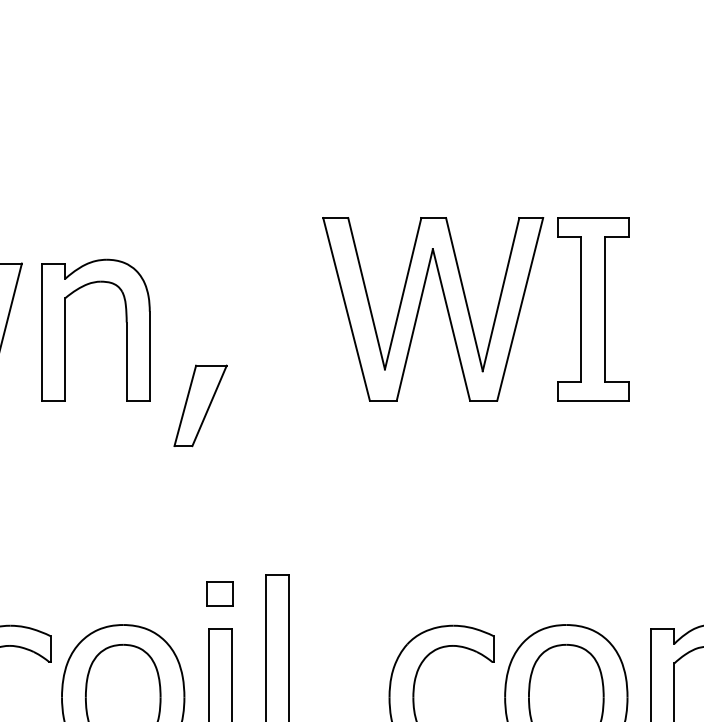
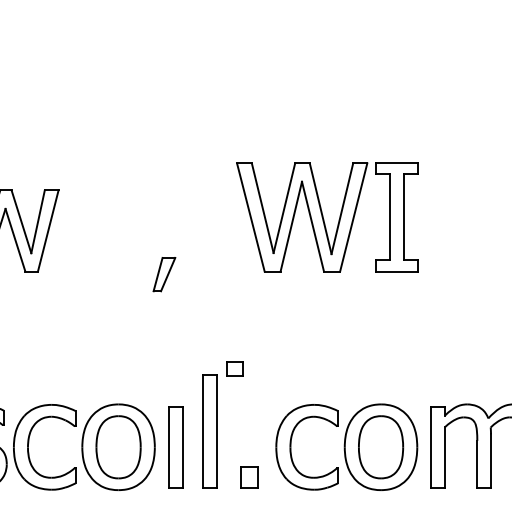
part: (124, 321) -> (119, 224), removed
part: (200, 405) -> (164, 274), size x0.7
part: (219, 593) -> (234, 368), moved

